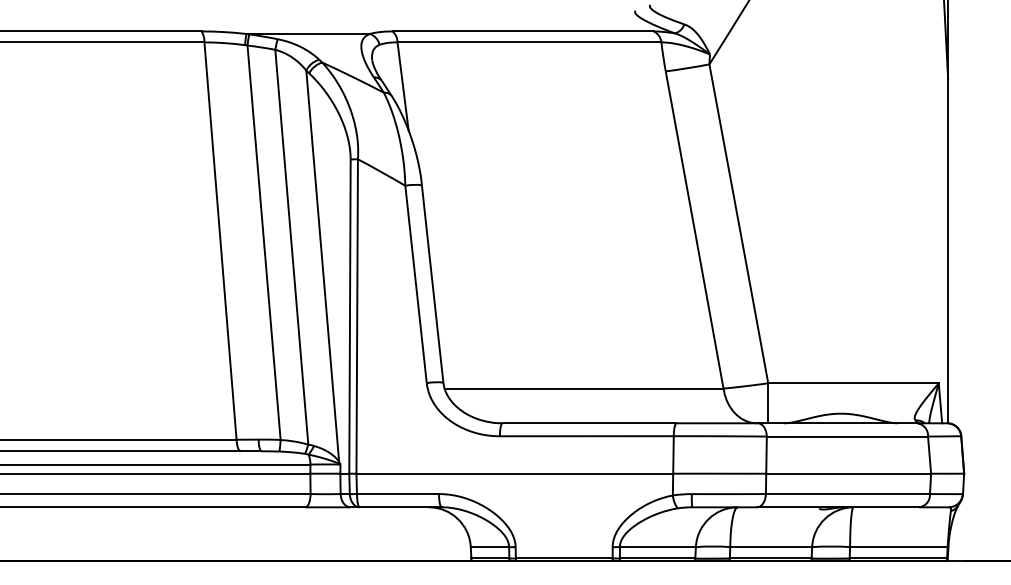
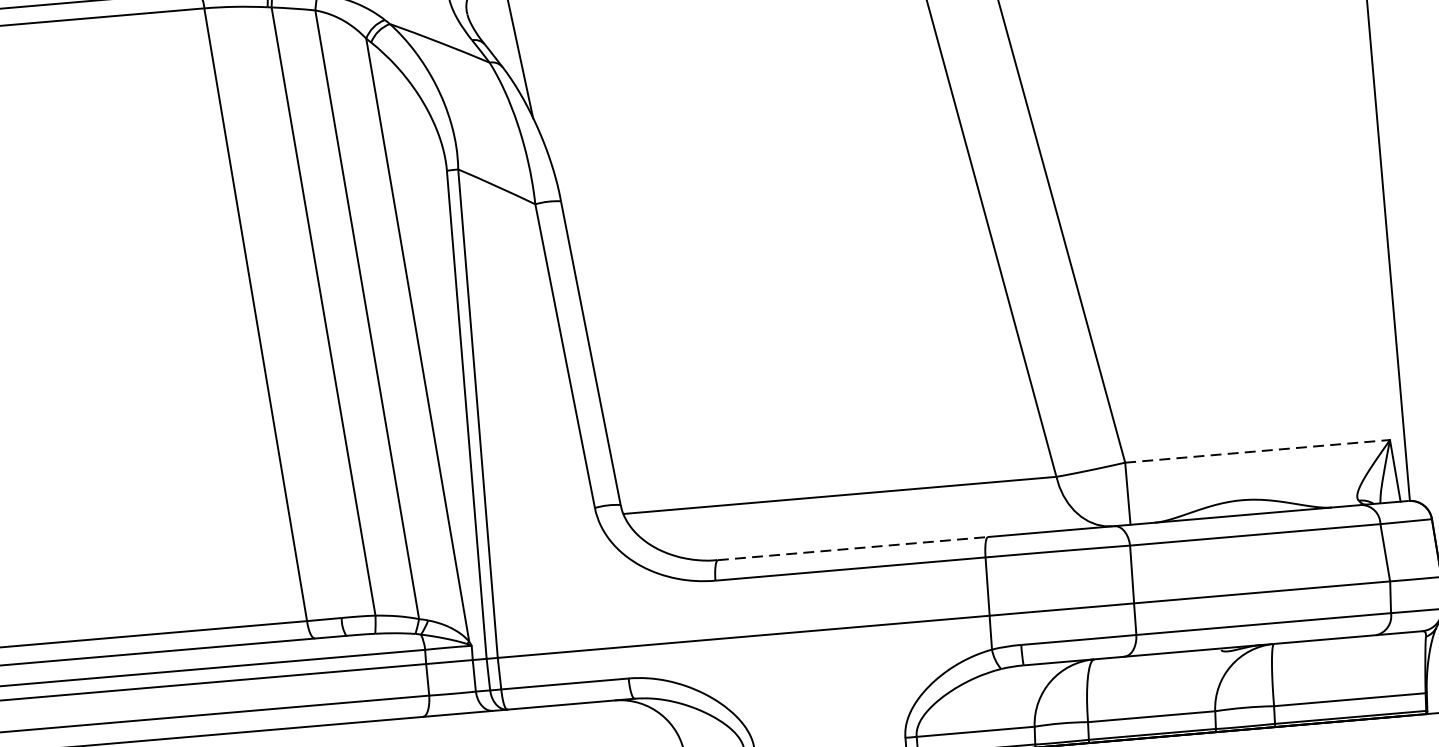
line: (854, 383) -> (1259, 451), solid -> dashed
line: (589, 423) -> (852, 548), solid -> dashed

